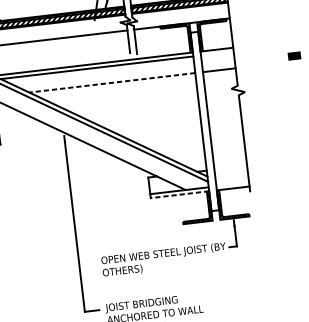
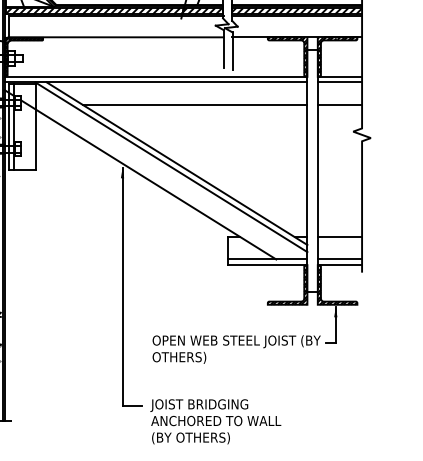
line: (217, 53) -> (339, 82), added
line: (111, 82) -> (194, 104), dashed -> solid
line: (230, 168) -> (339, 237), added
line: (232, 184) -> (339, 259), added
line: (179, 194) -> (267, 264), dashed -> solid

